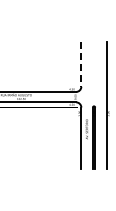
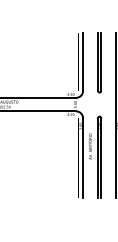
line: (81, 64) -> (83, 62), dashed -> solid
line: (93, 64) -> (98, 62), added

